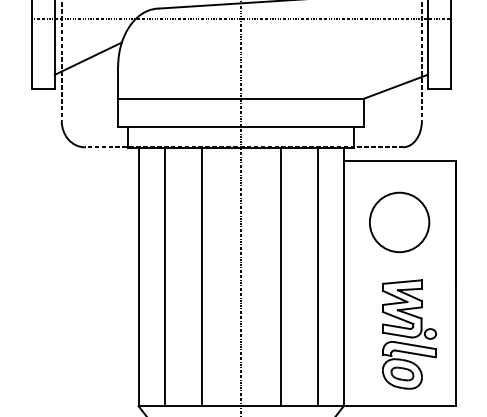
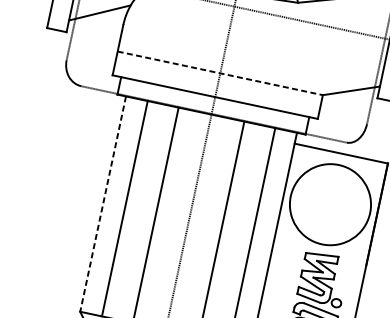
line: (241, 98) -> (220, 73), solid -> dashed
circle: (399, 222) -> (330, 204), size x1.6
line: (138, 277) -> (102, 204), solid -> dashed

